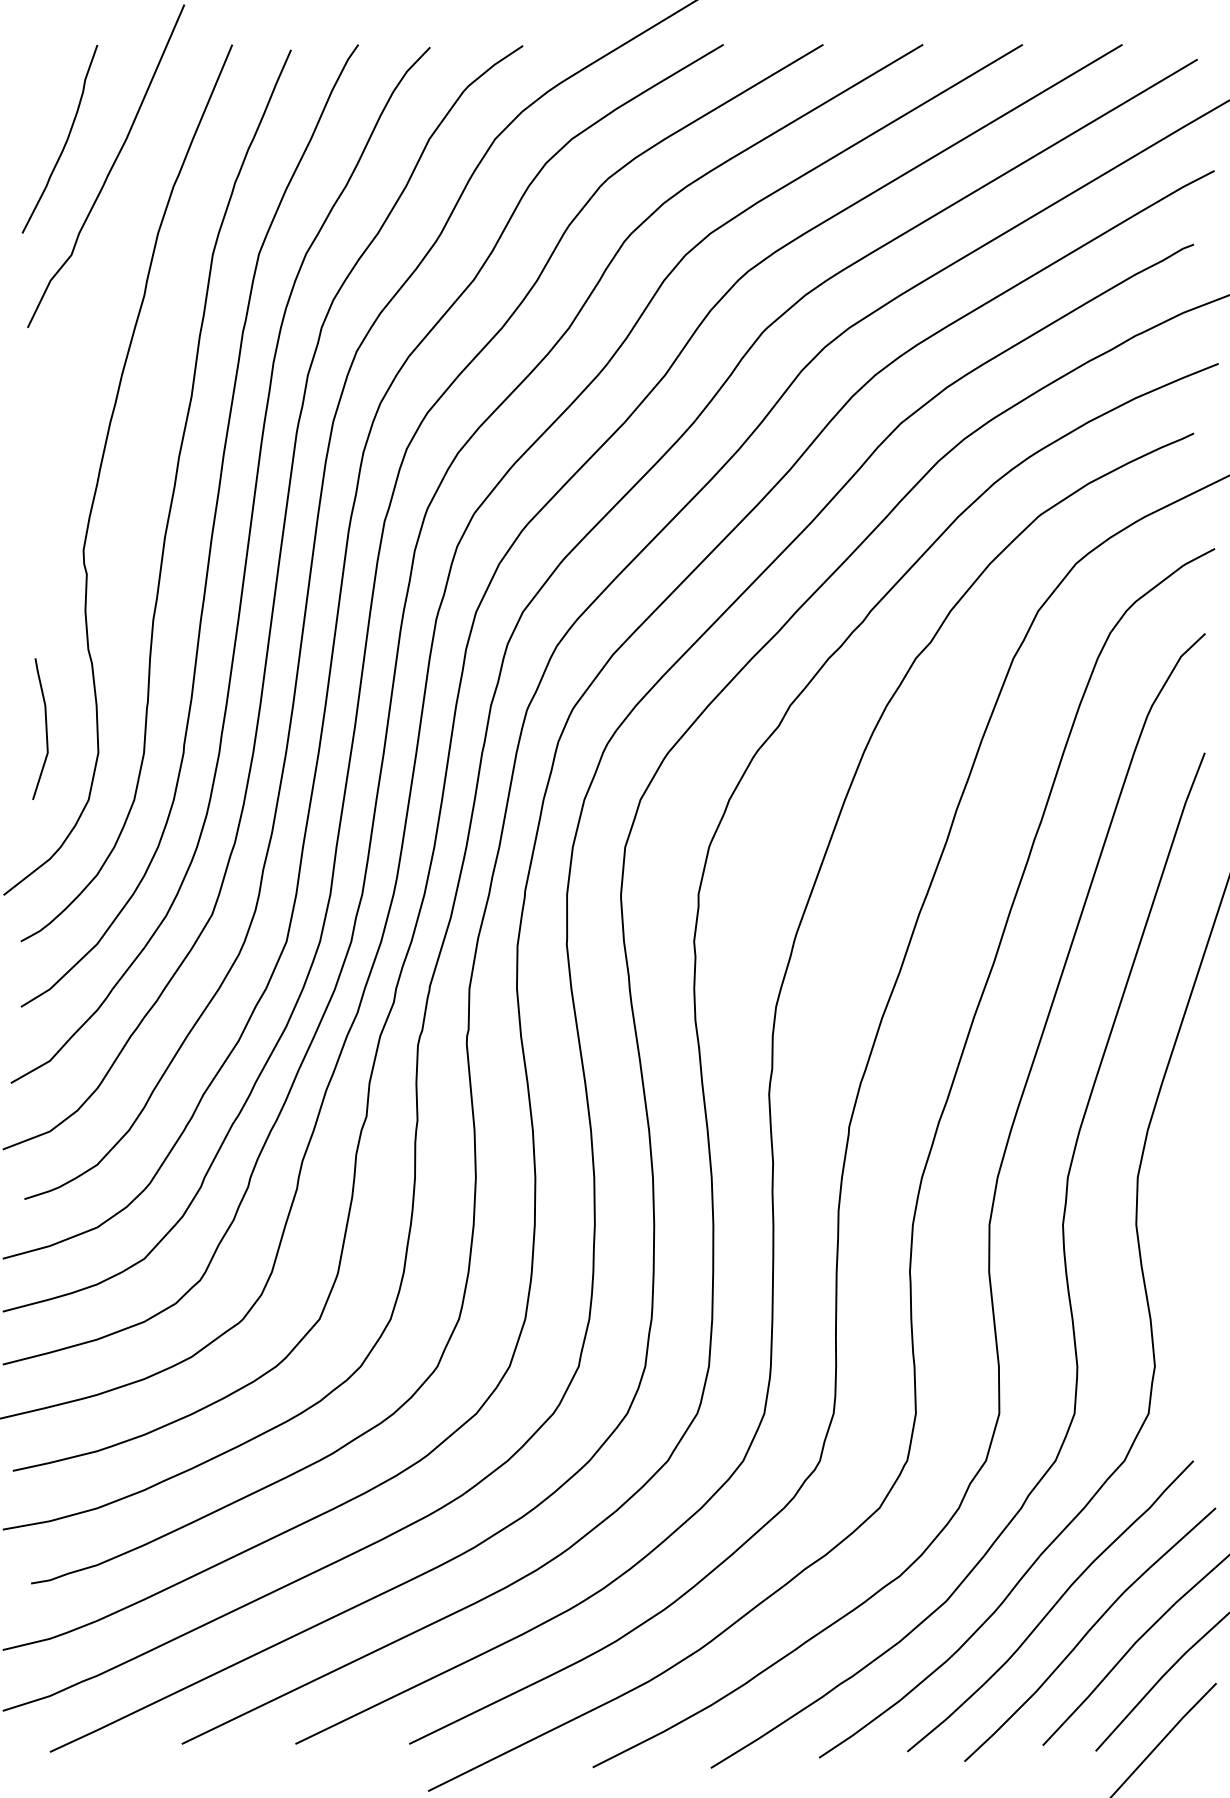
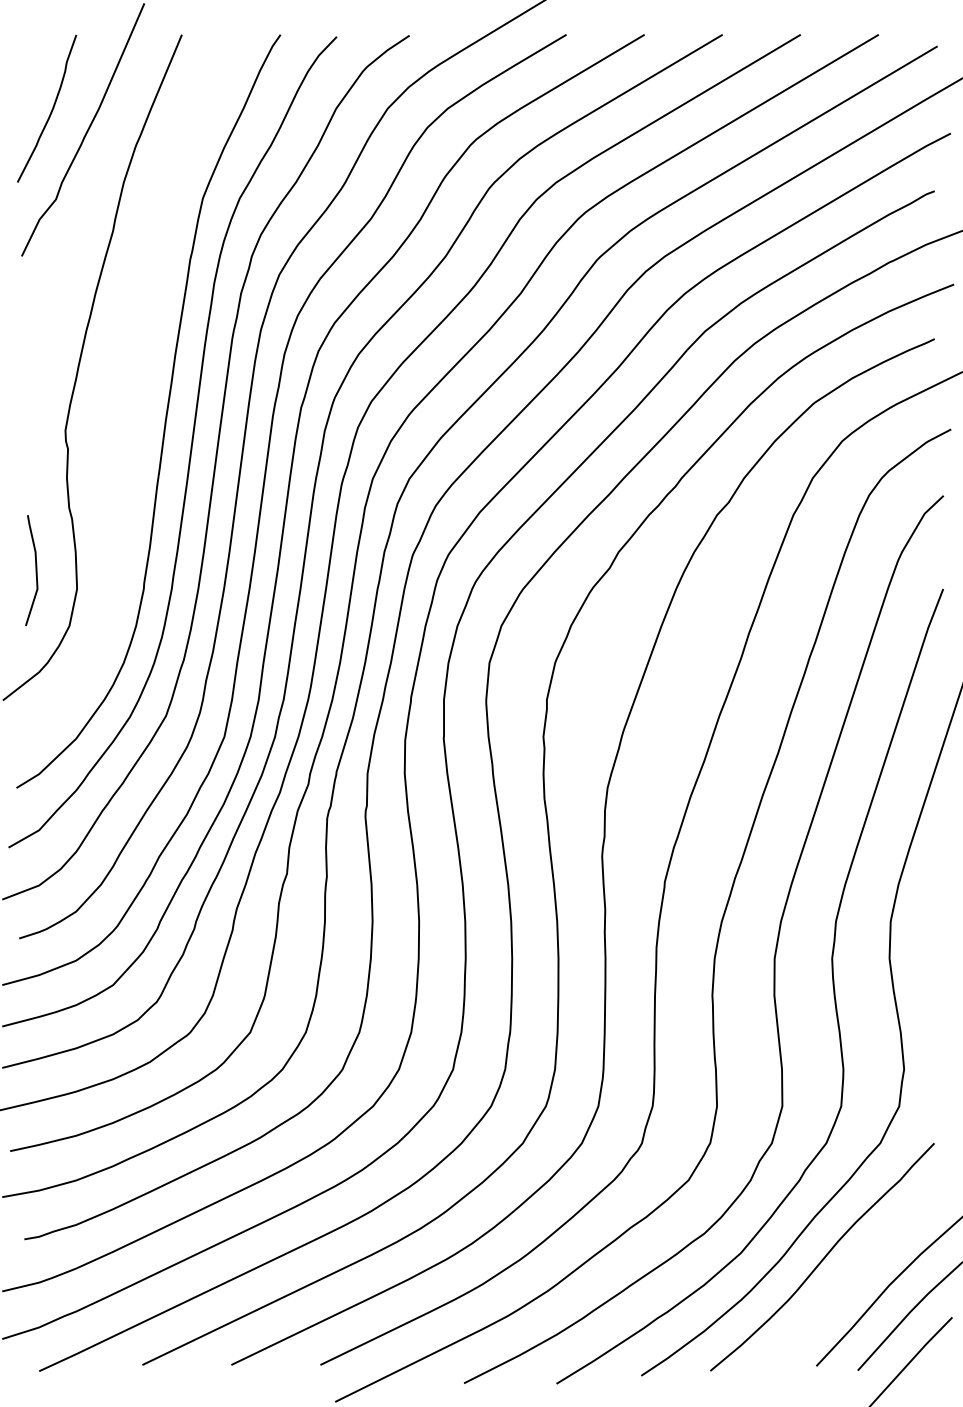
curve: (171, 496) -> (134, 388), removed
curve: (1088, 1633) -> (852, 1278), removed

